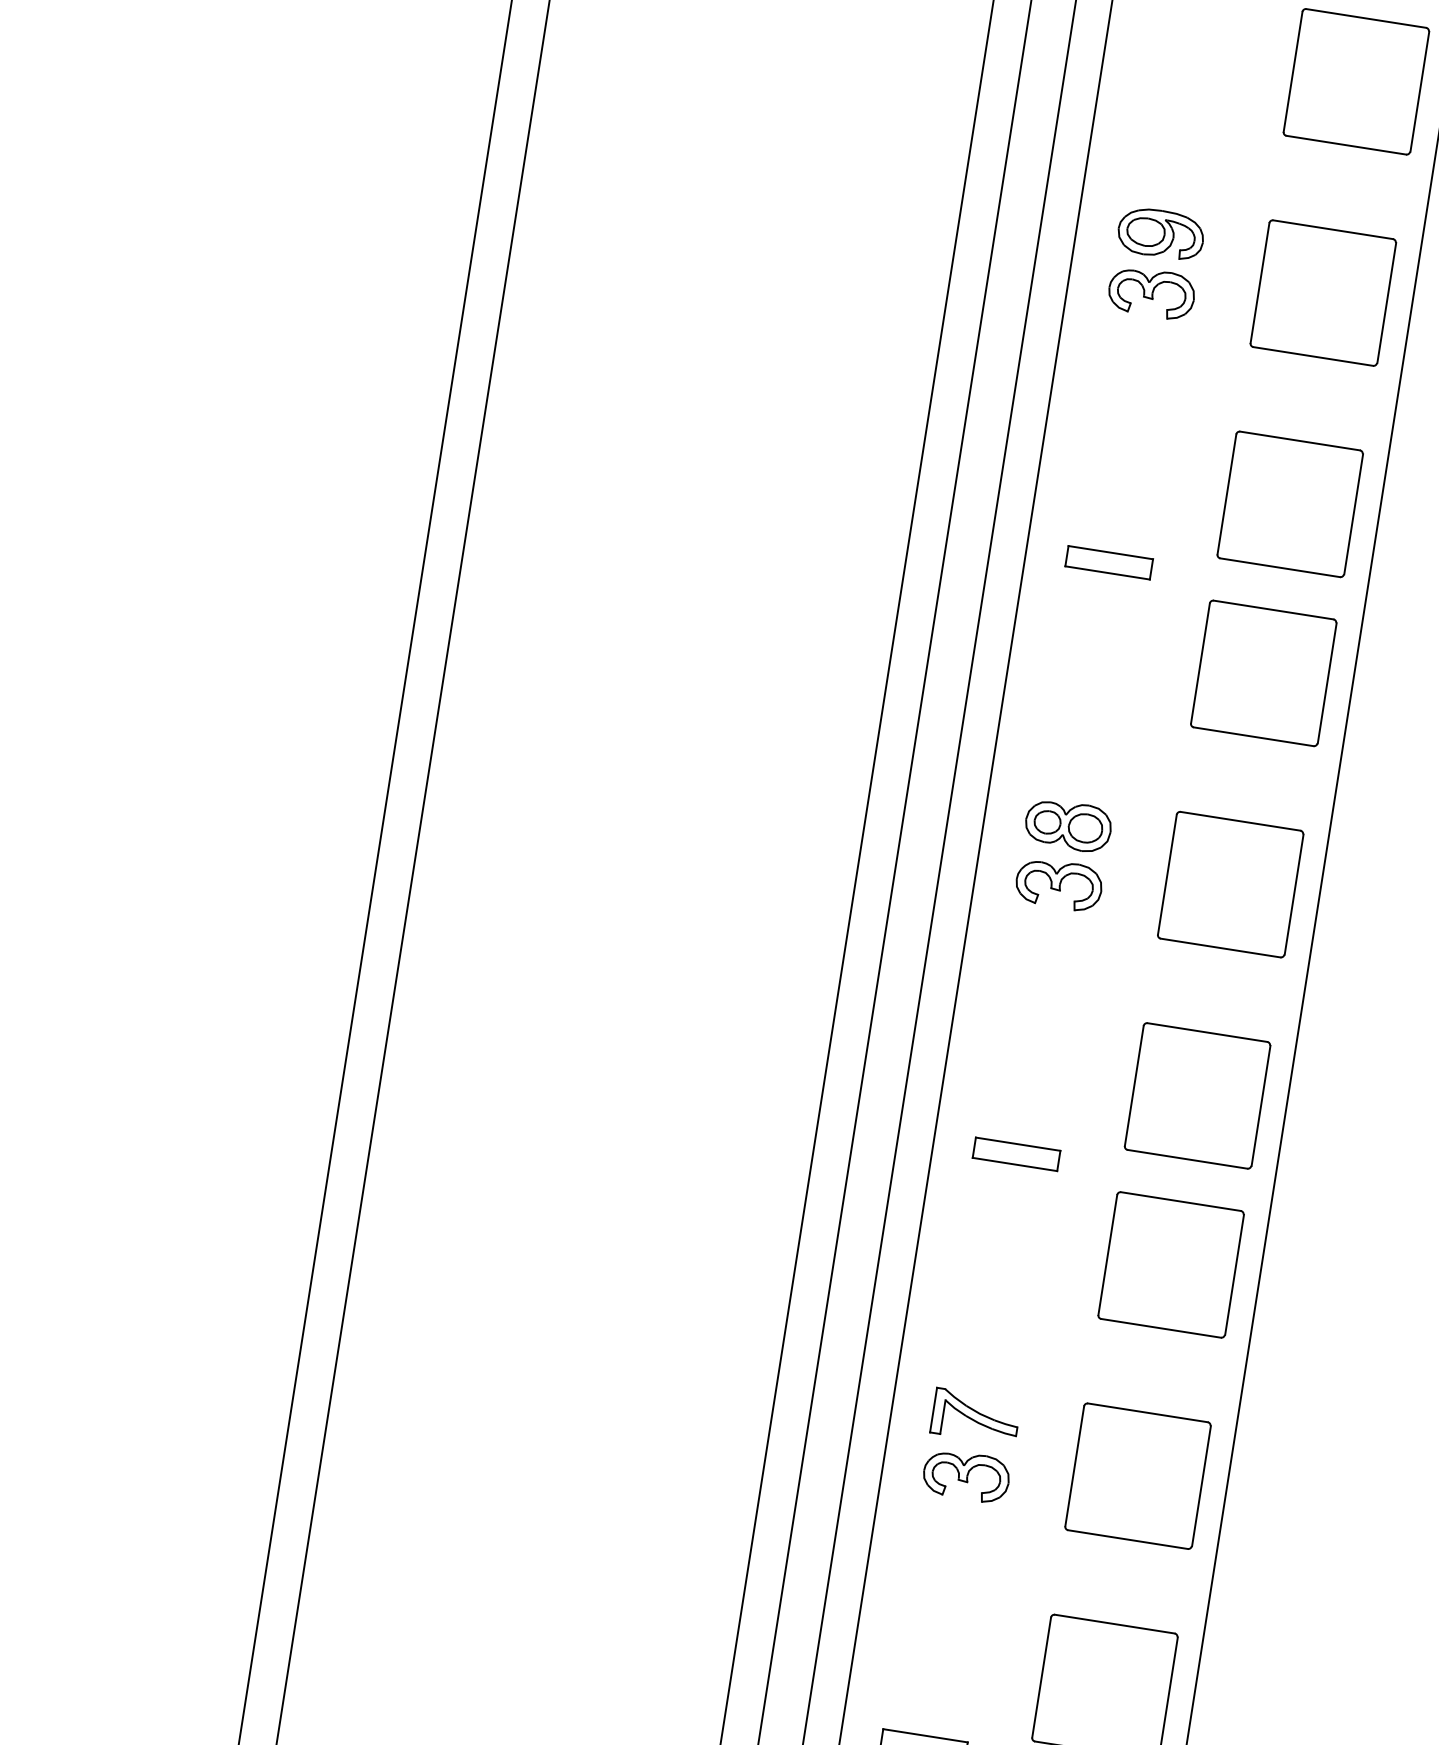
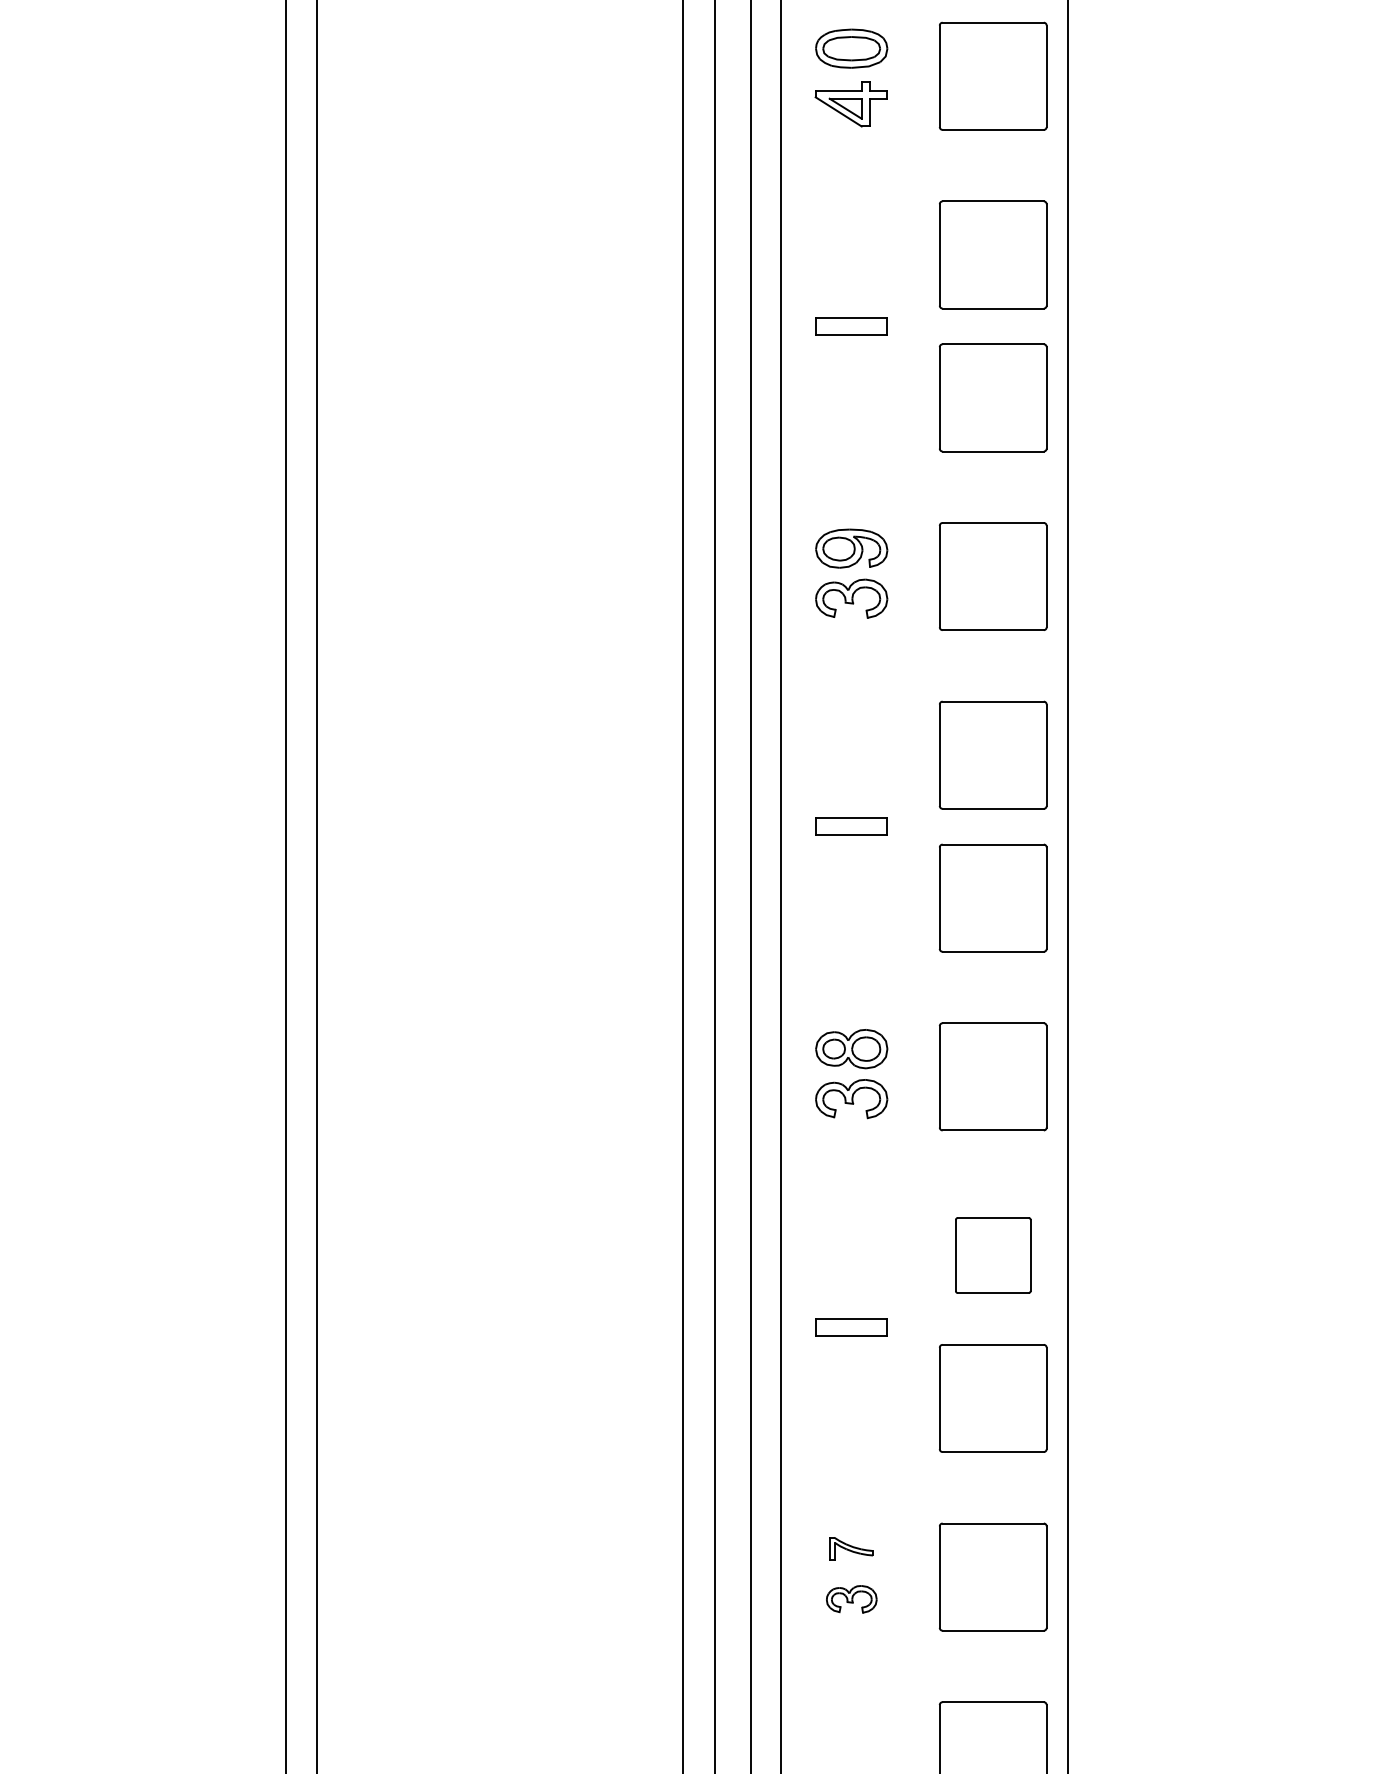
part: (1197, 1095) -> (993, 1255), size x0.7
part: (975, 1416) -> (851, 1548), size x0.6
part: (966, 1476) -> (851, 1599), size x0.7

